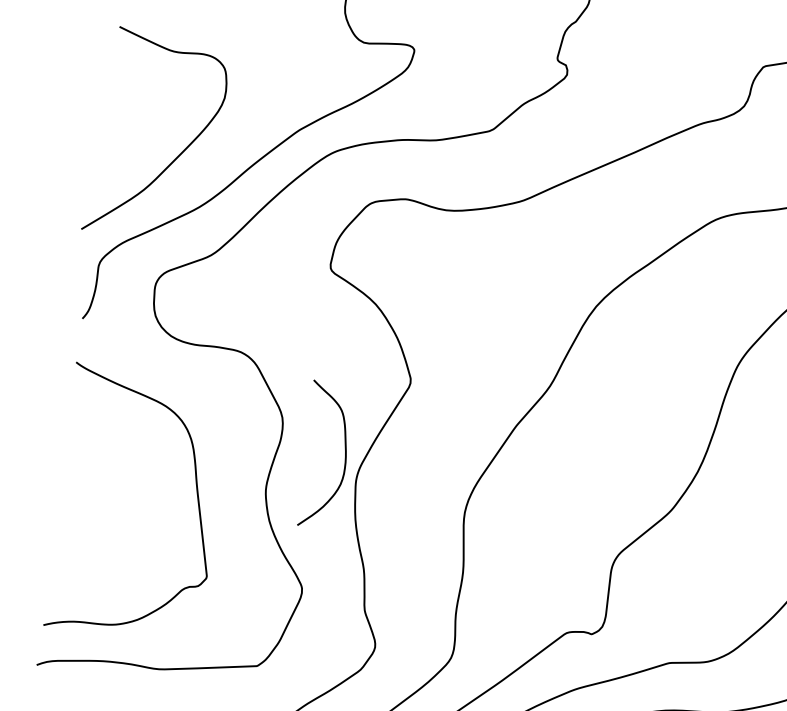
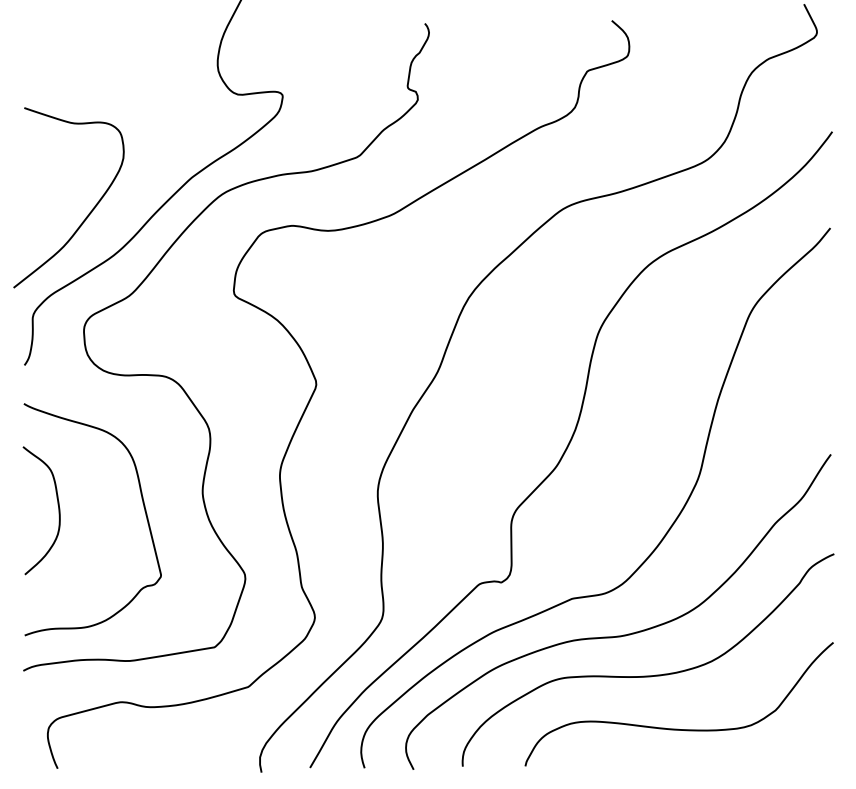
curve: (344, 457) -> (58, 510), moved

